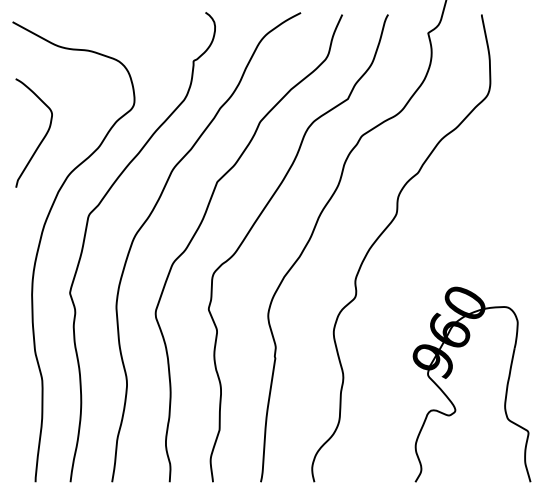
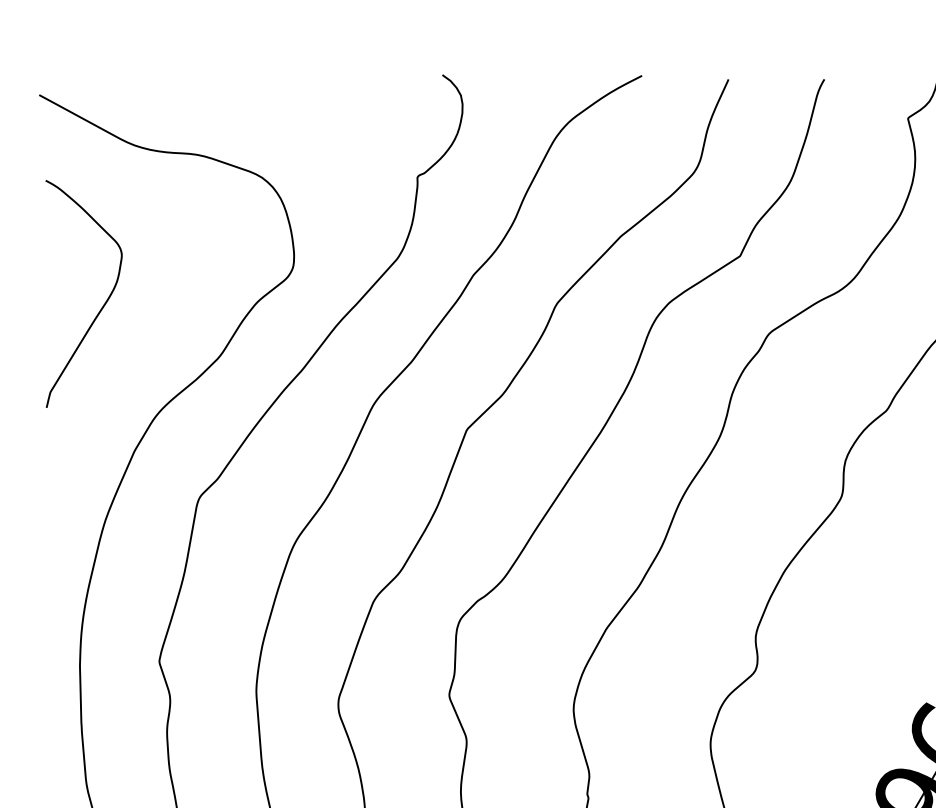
curve: (42, 138) -> (101, 304), moved

